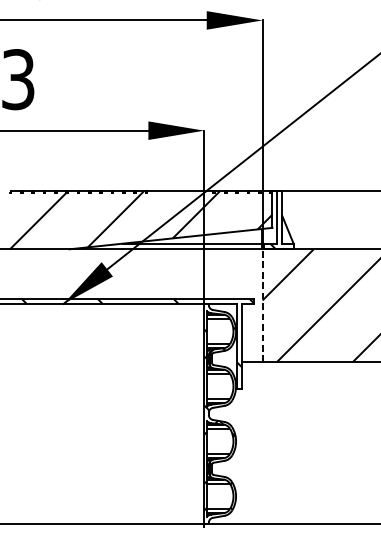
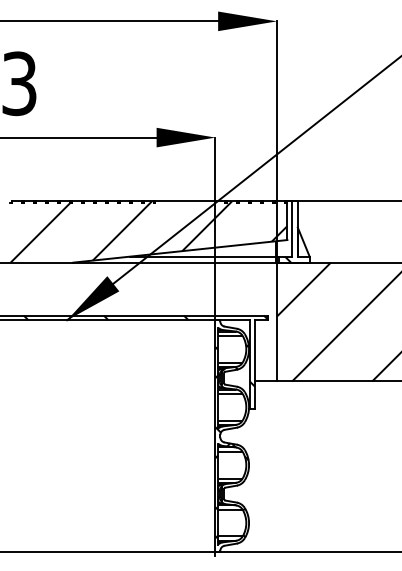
line: (262, 305) -> (276, 321), dashed -> solid

